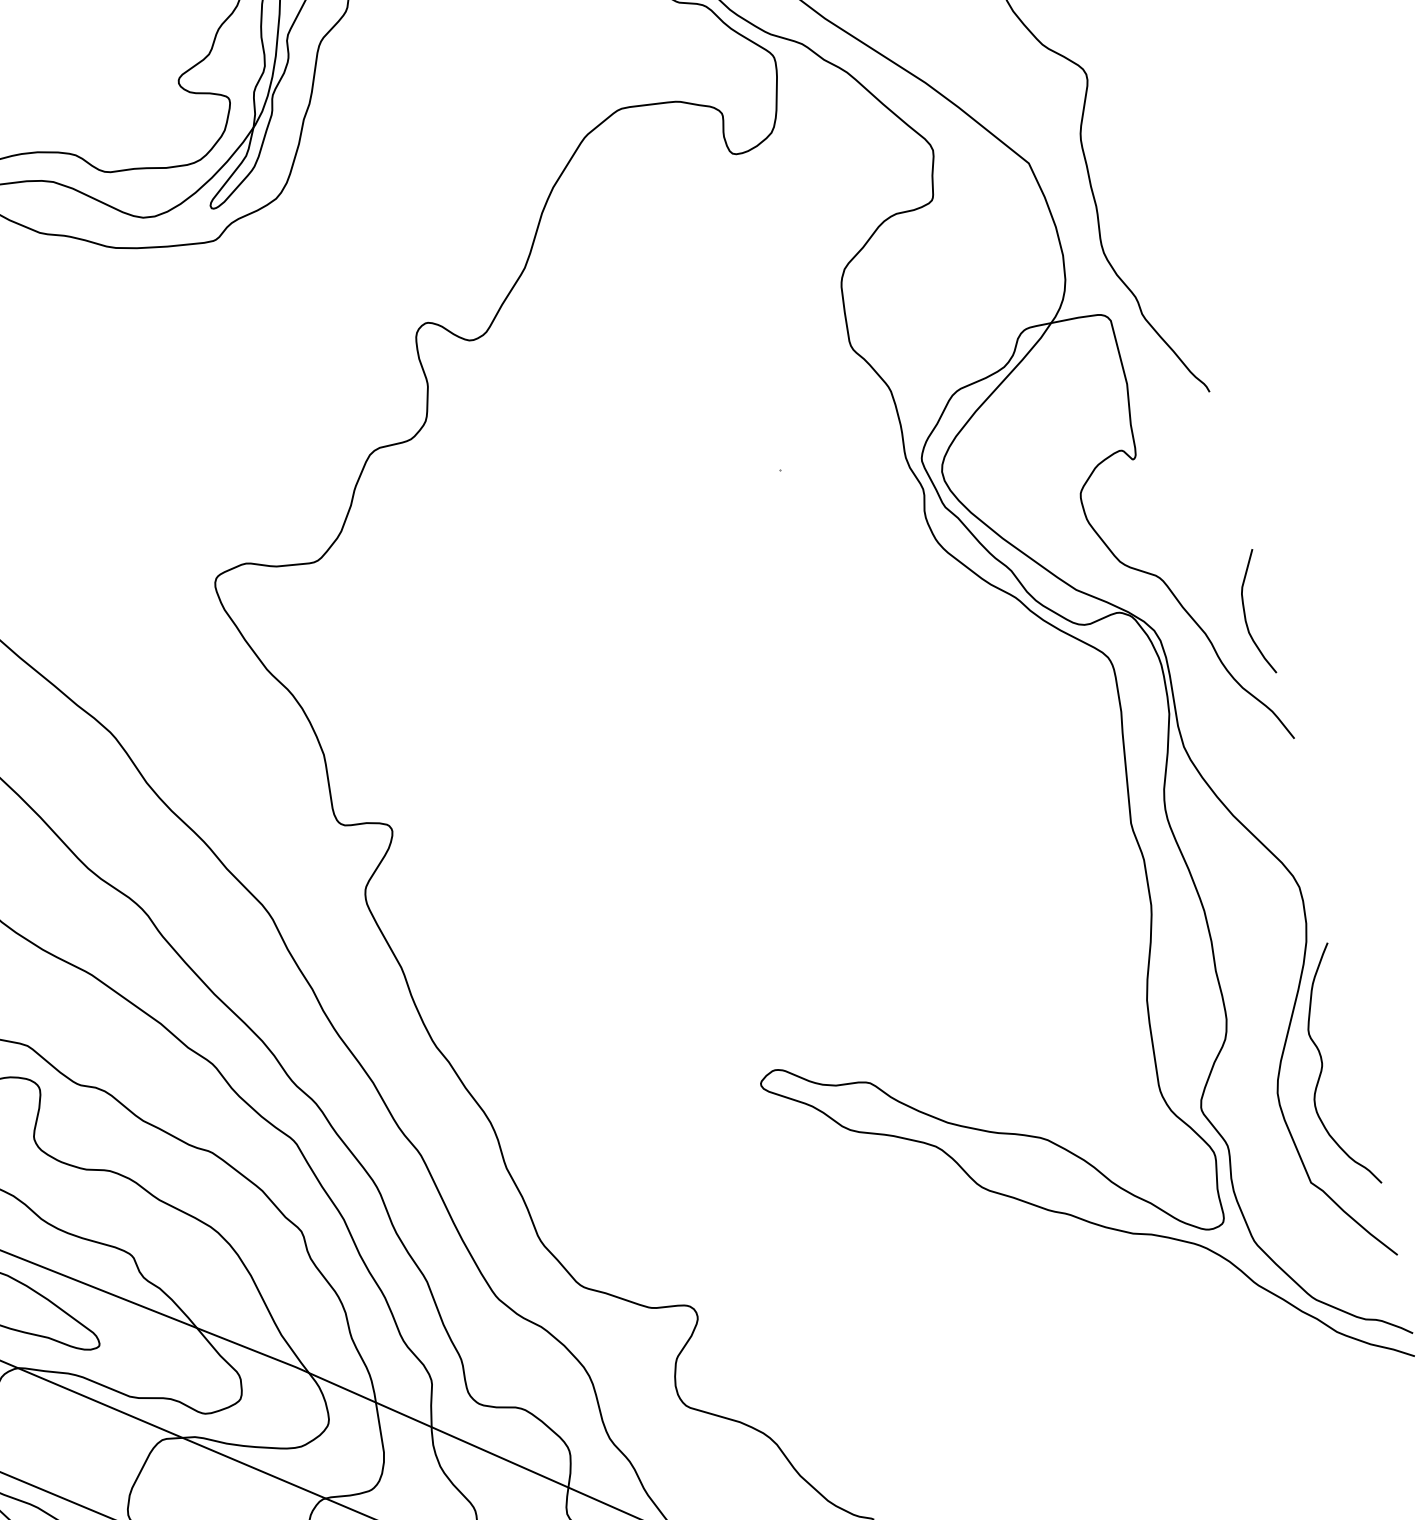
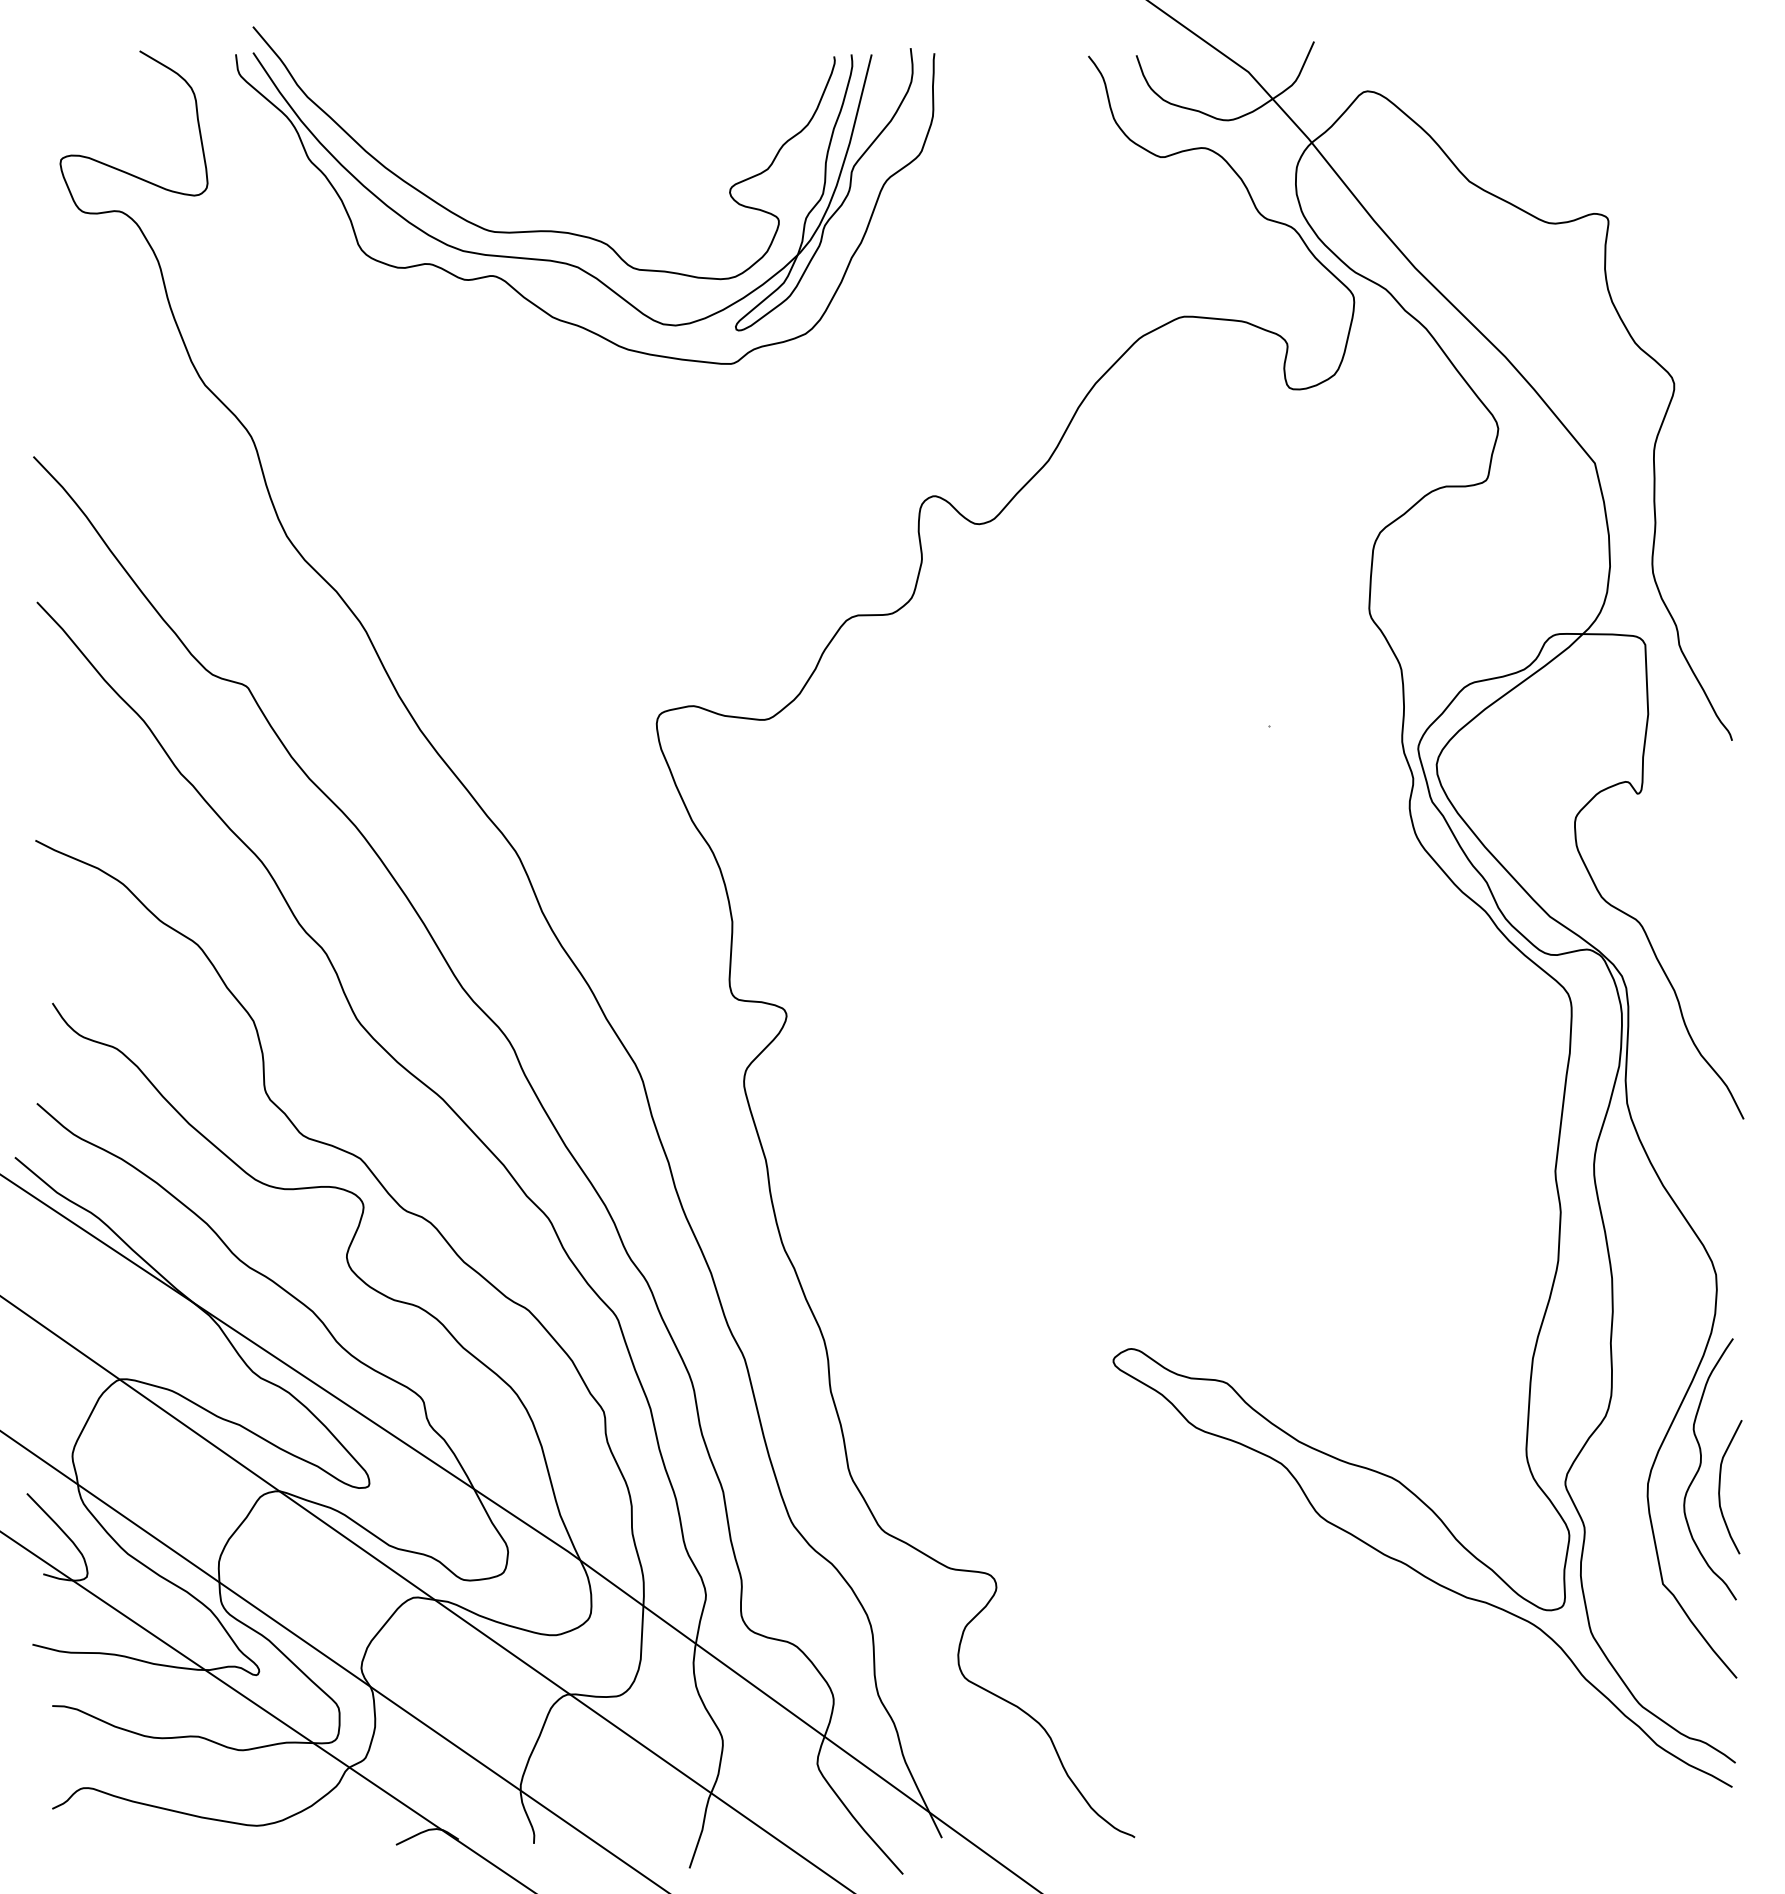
curve: (1245, 615) -> (1720, 1487), moved

